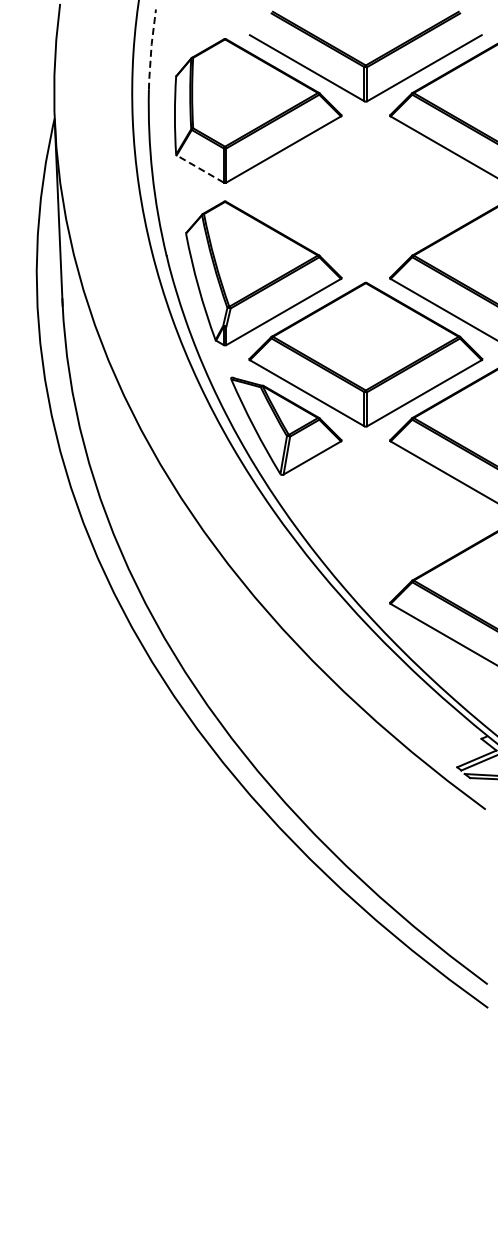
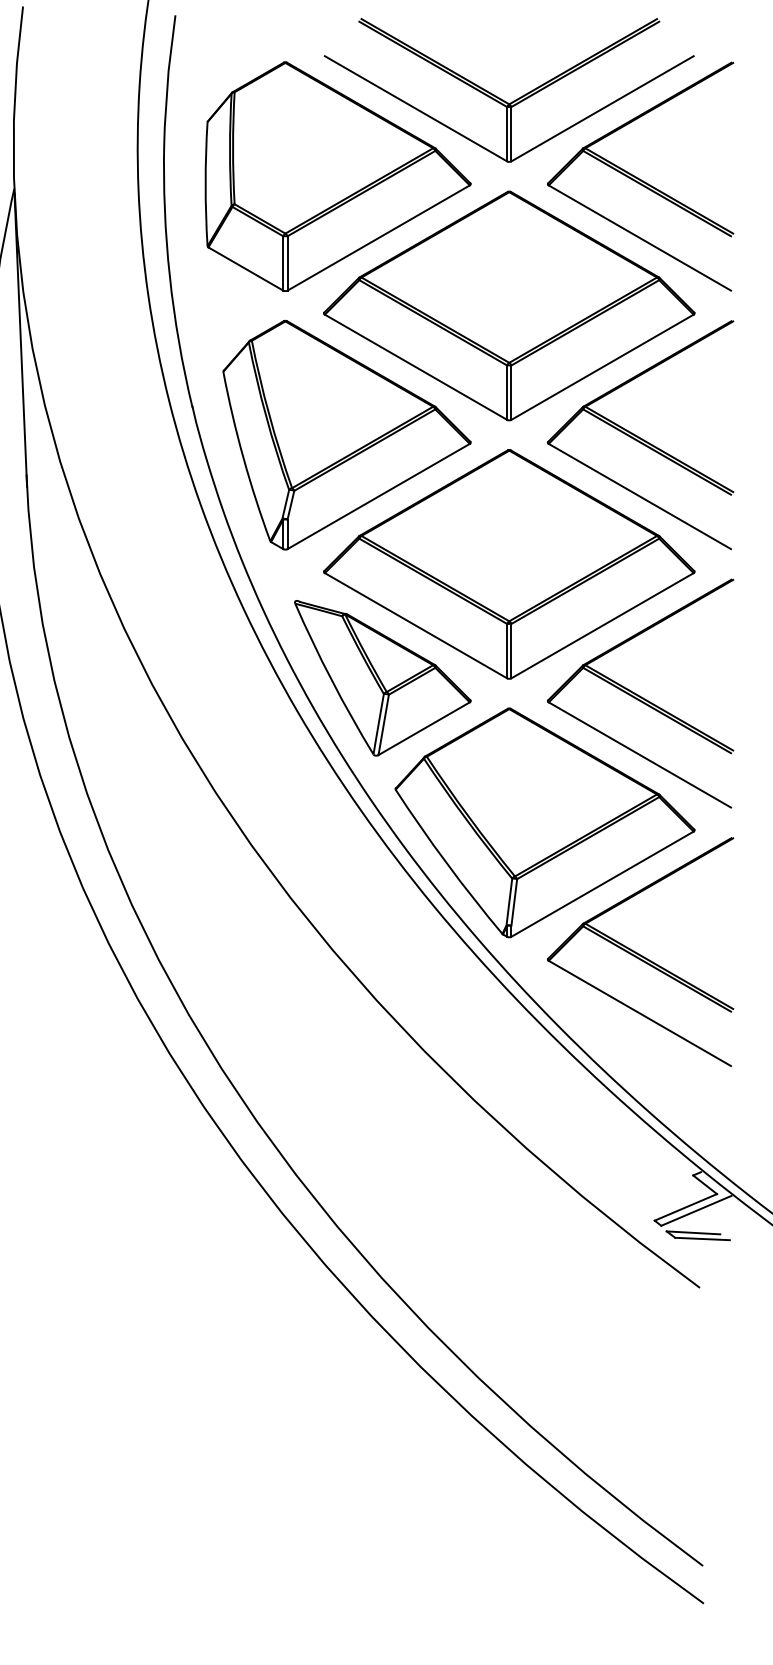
line: (151, 49) -> (168, 78), dashed -> solid
line: (199, 168) -> (244, 268), dashed -> solid
part: (365, 191) -> (508, 304), added
part: (388, 516) -> (545, 821), added

